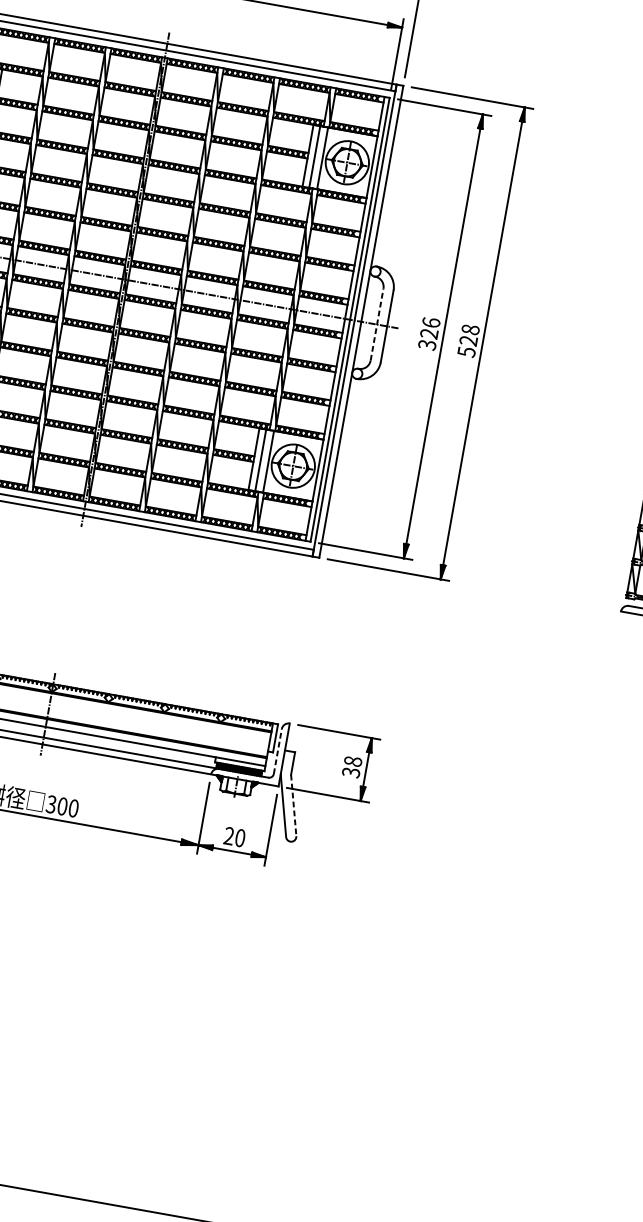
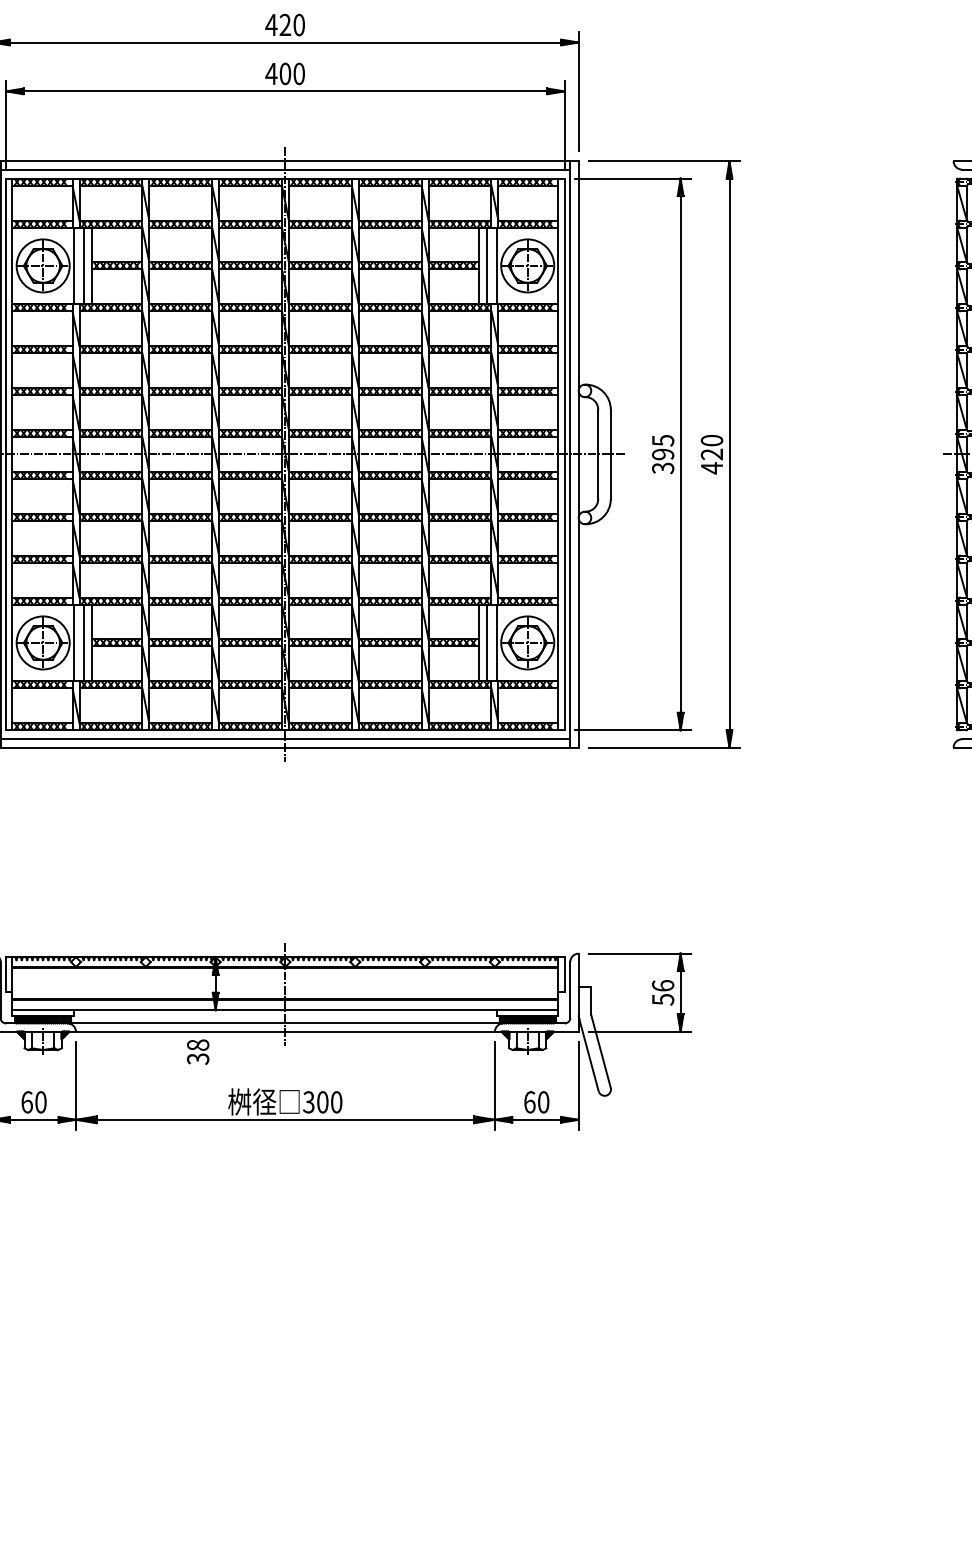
line: (377, 324) -> (598, 454), dashed -> solid
text: (430, 328) -> (663, 447), 326 -> 395
text: (469, 341) -> (712, 454), 528 -> 420
line: (278, 751) -> (570, 989), dashed -> solid
text: (352, 766) -> (663, 992), 38 -> 56
line: (294, 805) -> (601, 1051), dashed -> solid
text: (228, 836) -> (529, 1102), 20 -> 60

